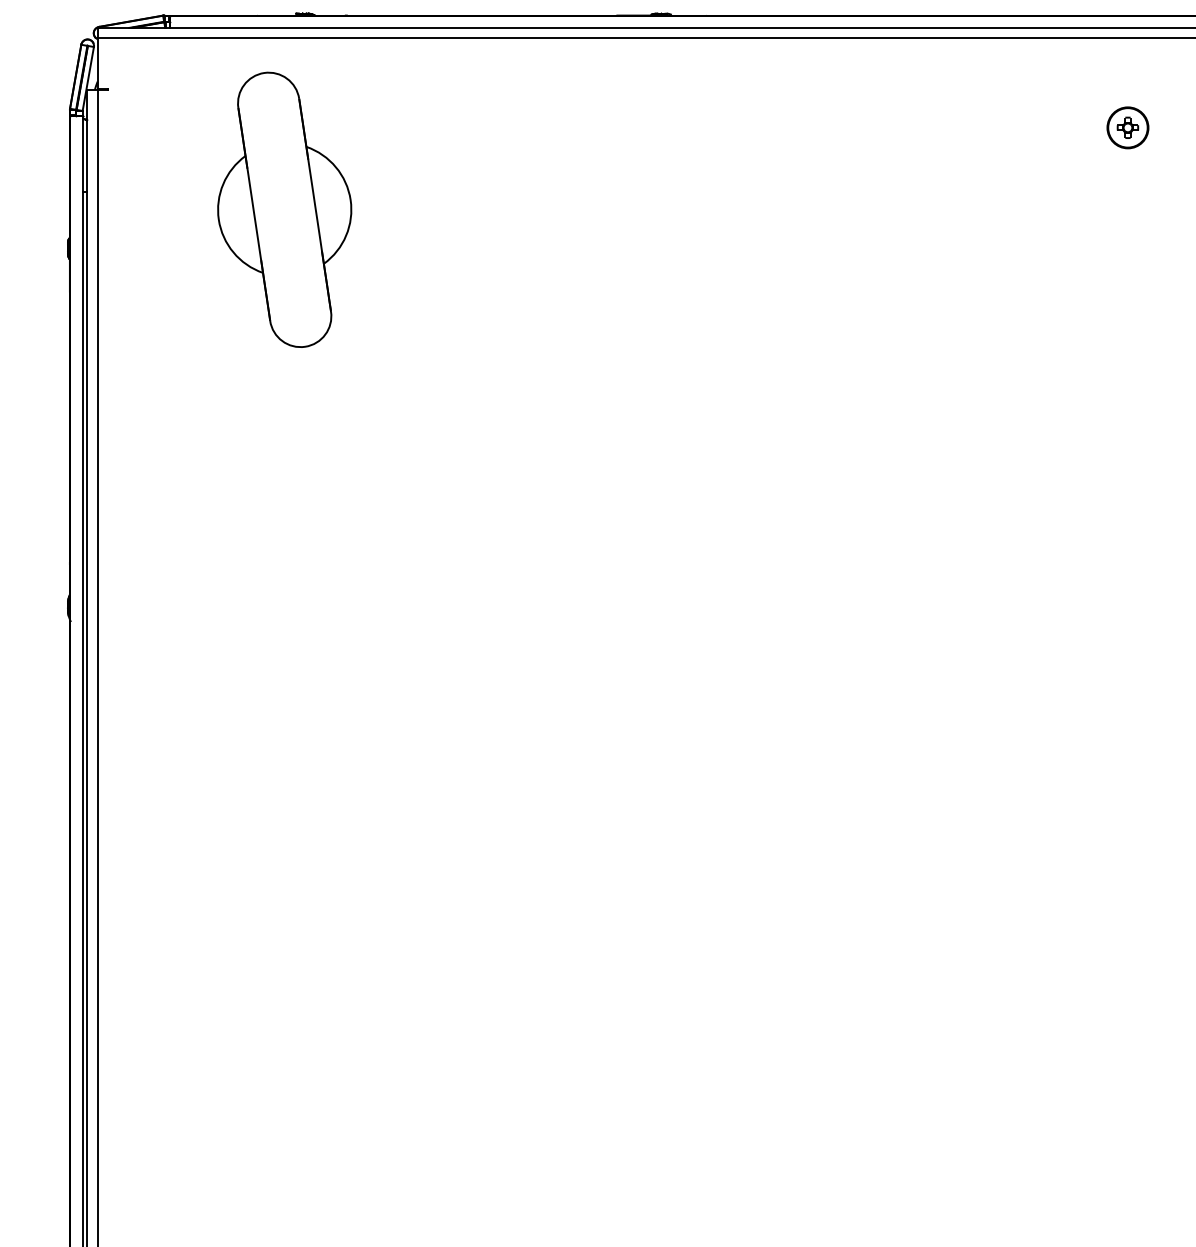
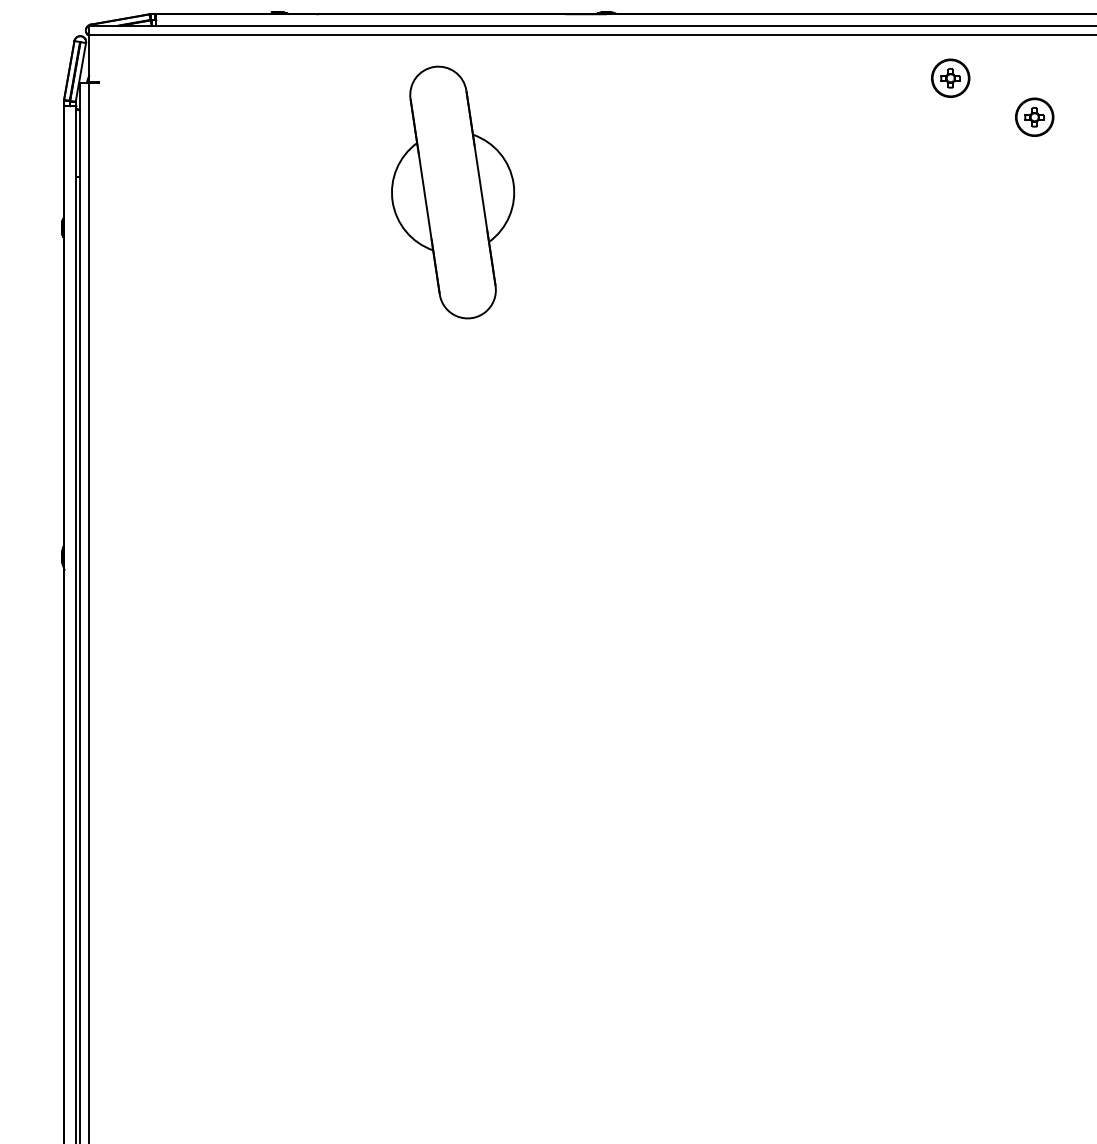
part: (1036, 84) -> (950, 77), added
part: (285, 209) -> (453, 192), moved

